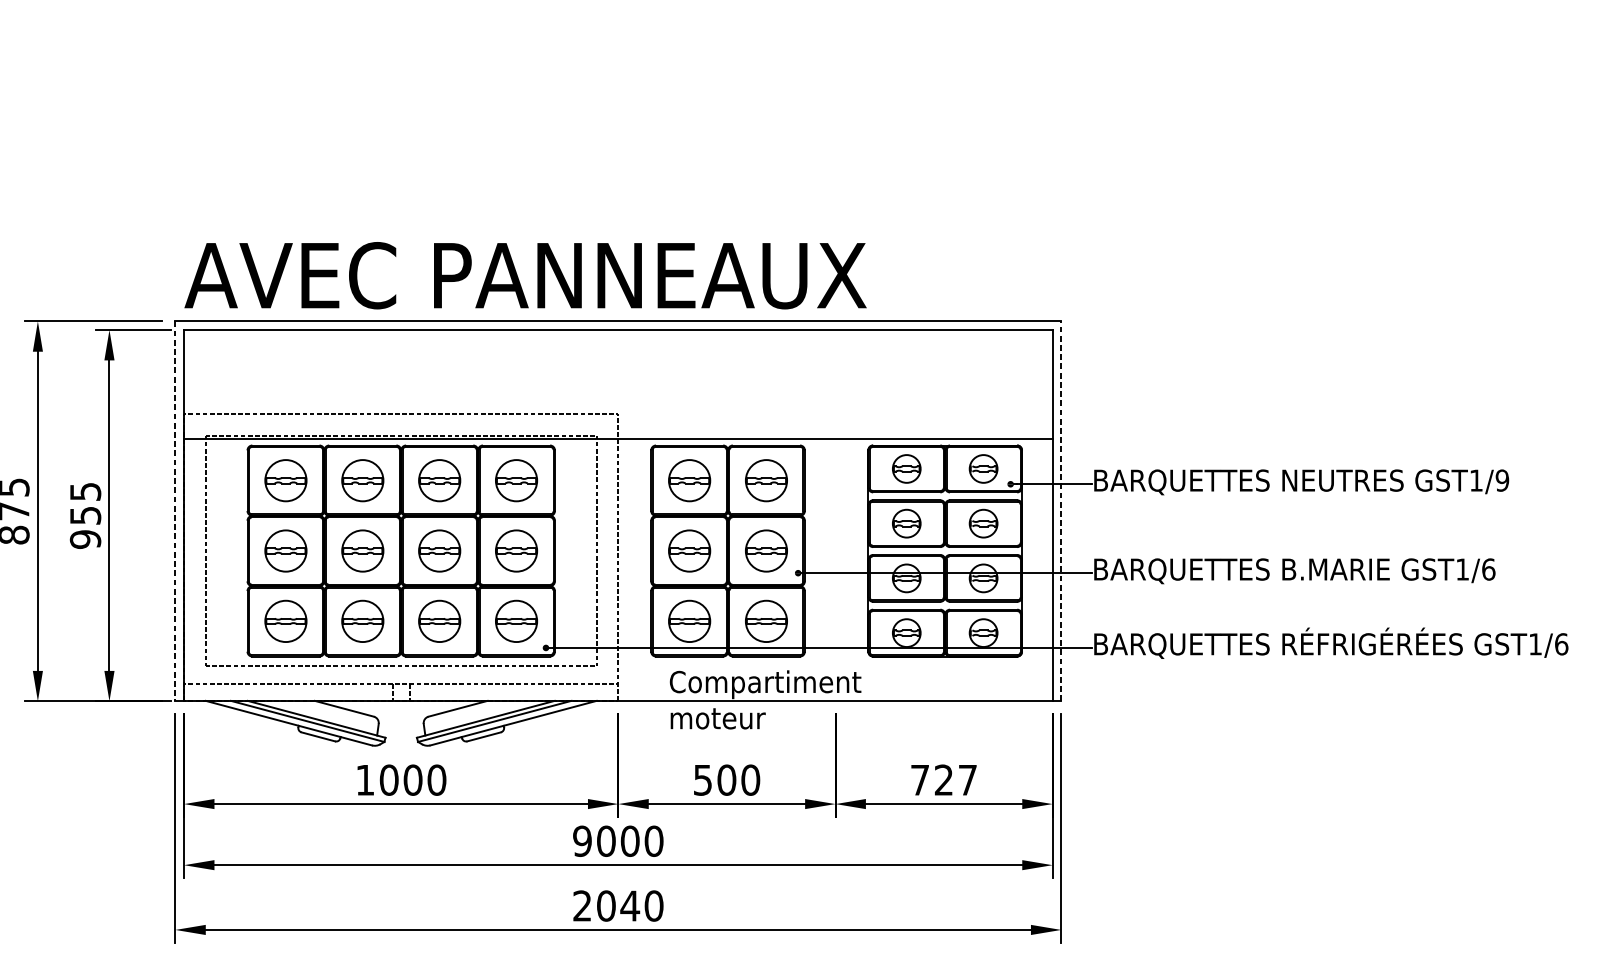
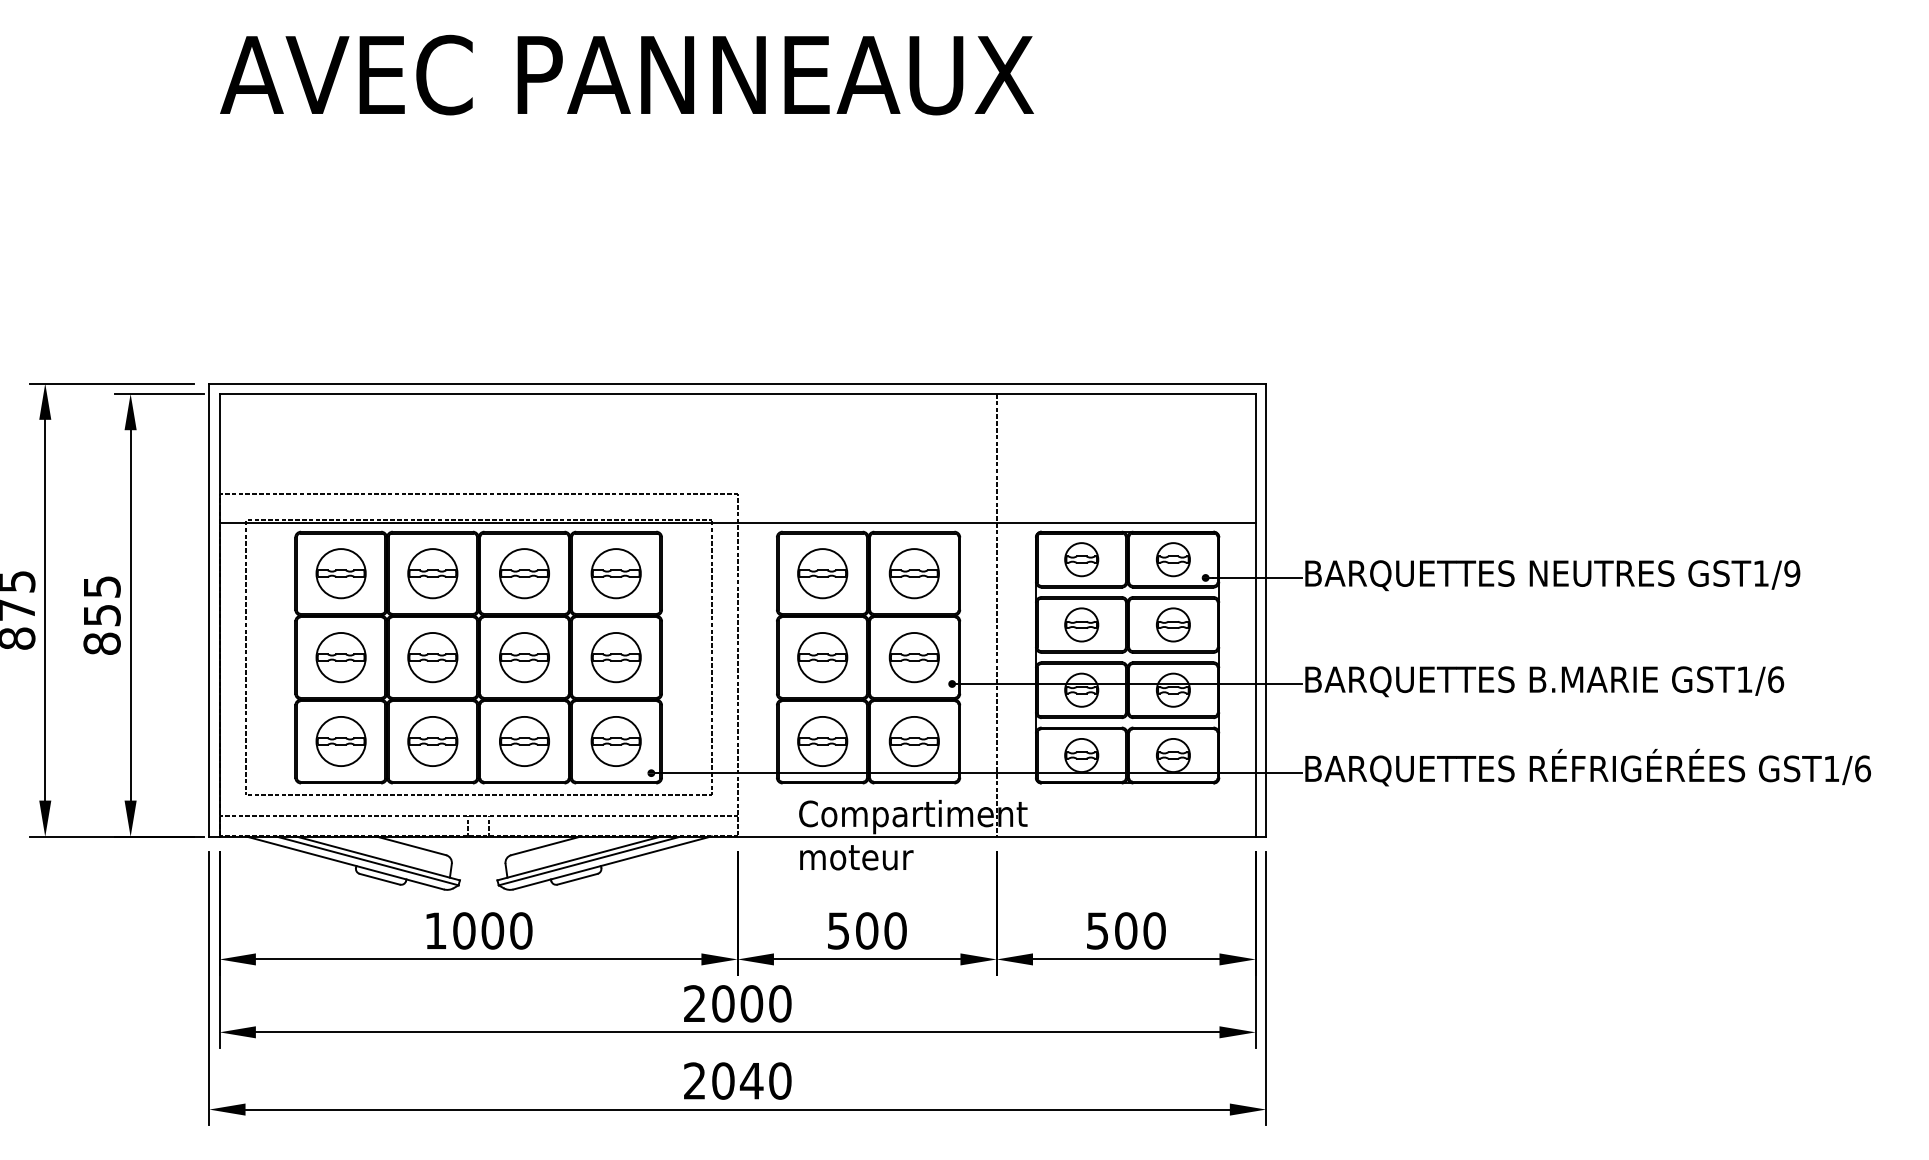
text: (525, 275) -> (626, 74), moved
line: (175, 511) -> (209, 610), dashed -> solid
line: (1061, 511) -> (1266, 610), dashed -> solid
line: (835, 514) -> (996, 614), added
text: (85, 539) -> (101, 643), 955 -> 855
text: (944, 779) -> (1126, 930), 727 -> 500
text: (582, 841) -> (694, 1003), 9000 -> 2000

